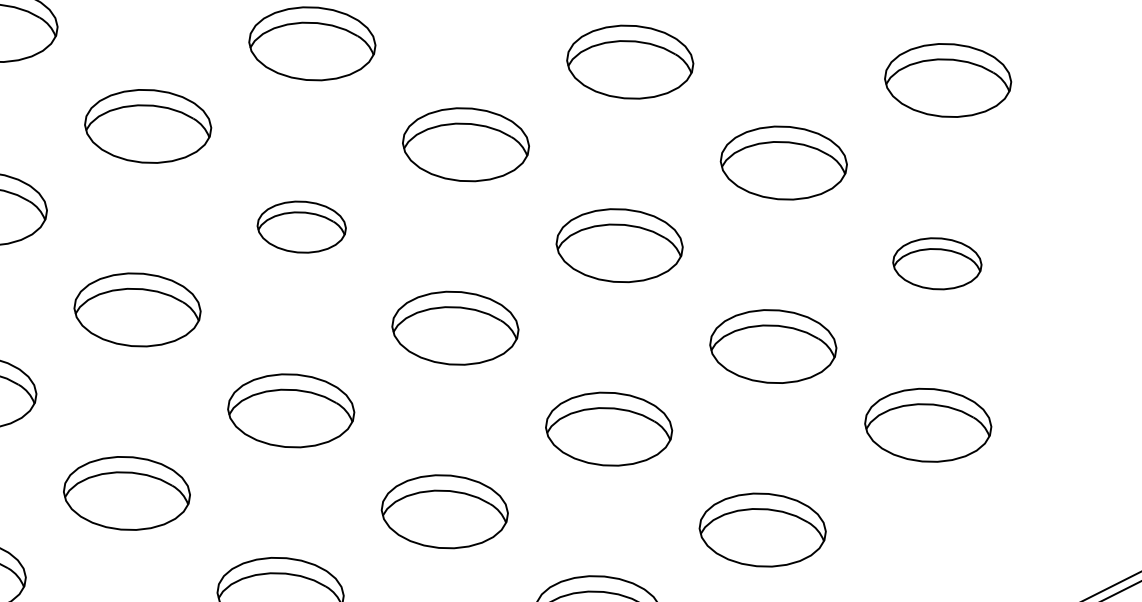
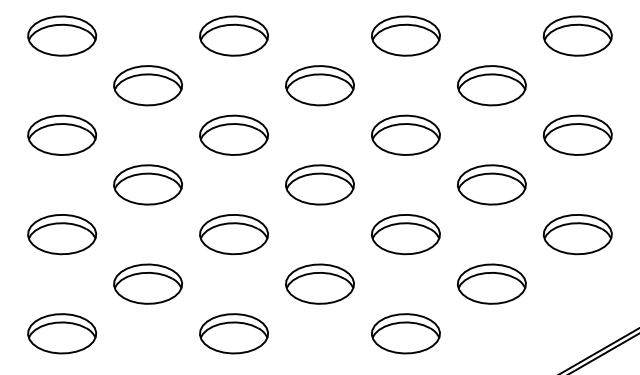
part: (300, 225) -> (233, 134), size x1.43
part: (937, 262) -> (577, 134), size x1.43
part: (927, 425) -> (577, 234), moved

